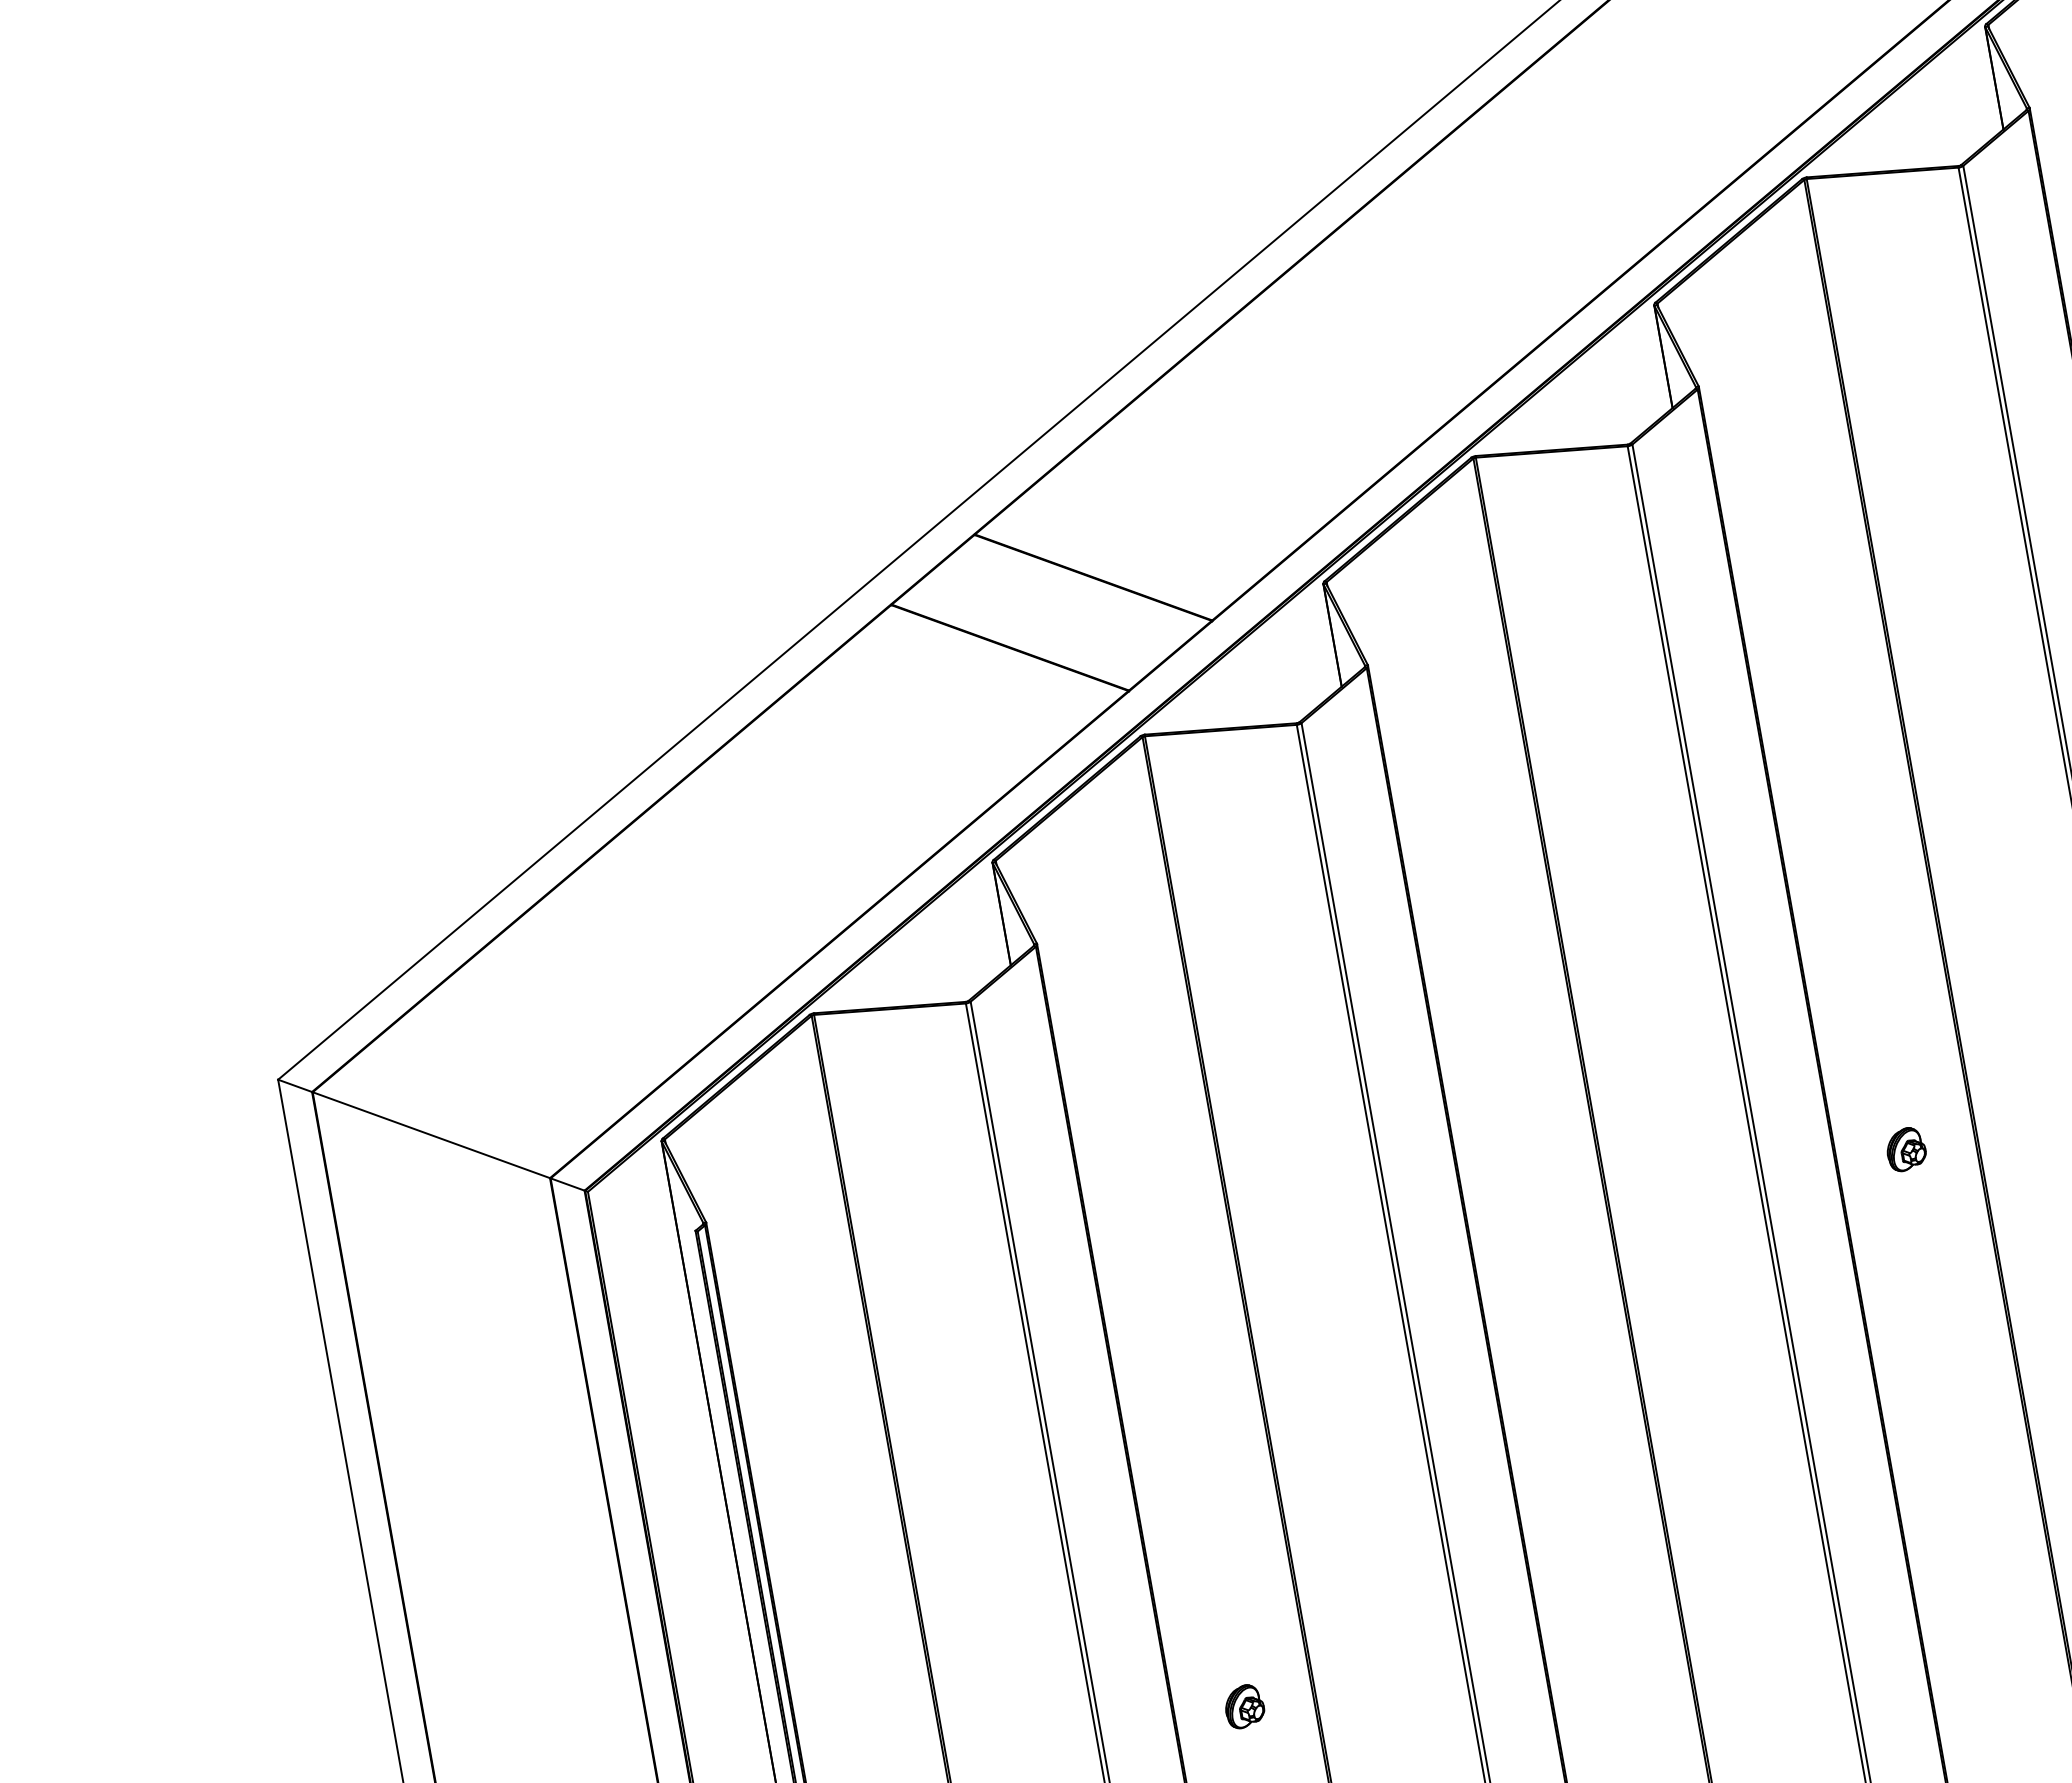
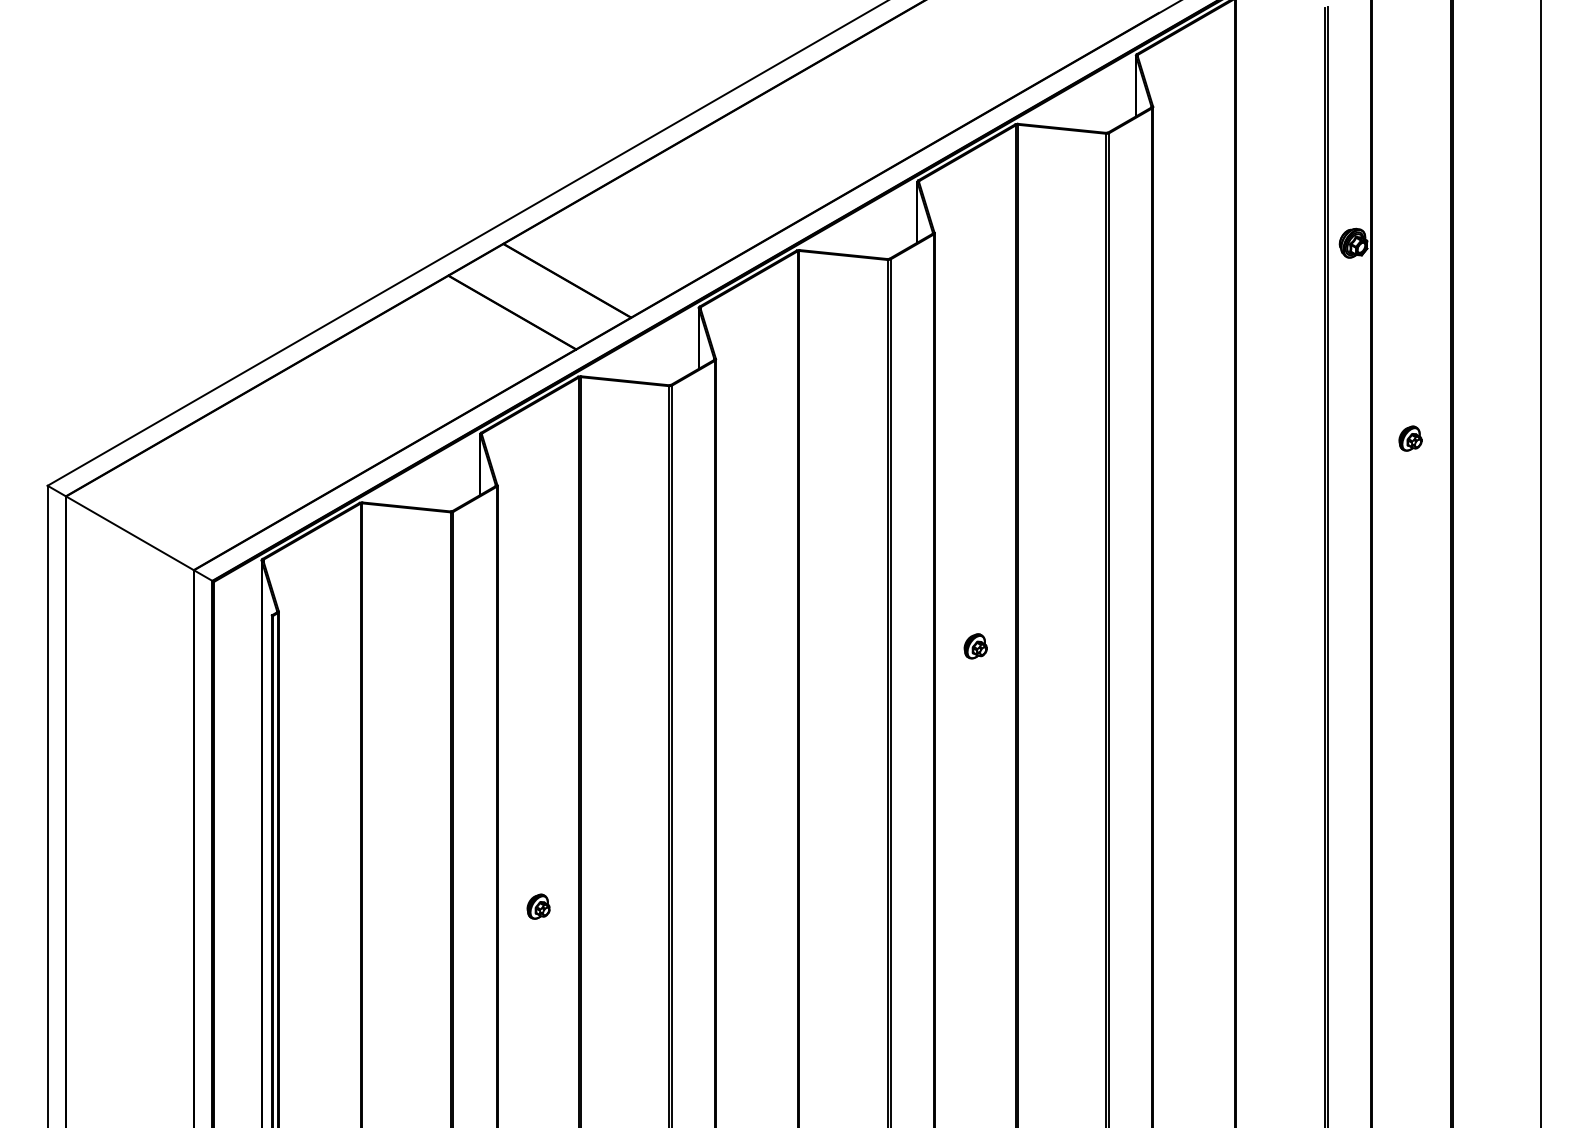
part: (1905, 1149) -> (975, 646), moved
part: (1244, 1706) -> (538, 906), moved

